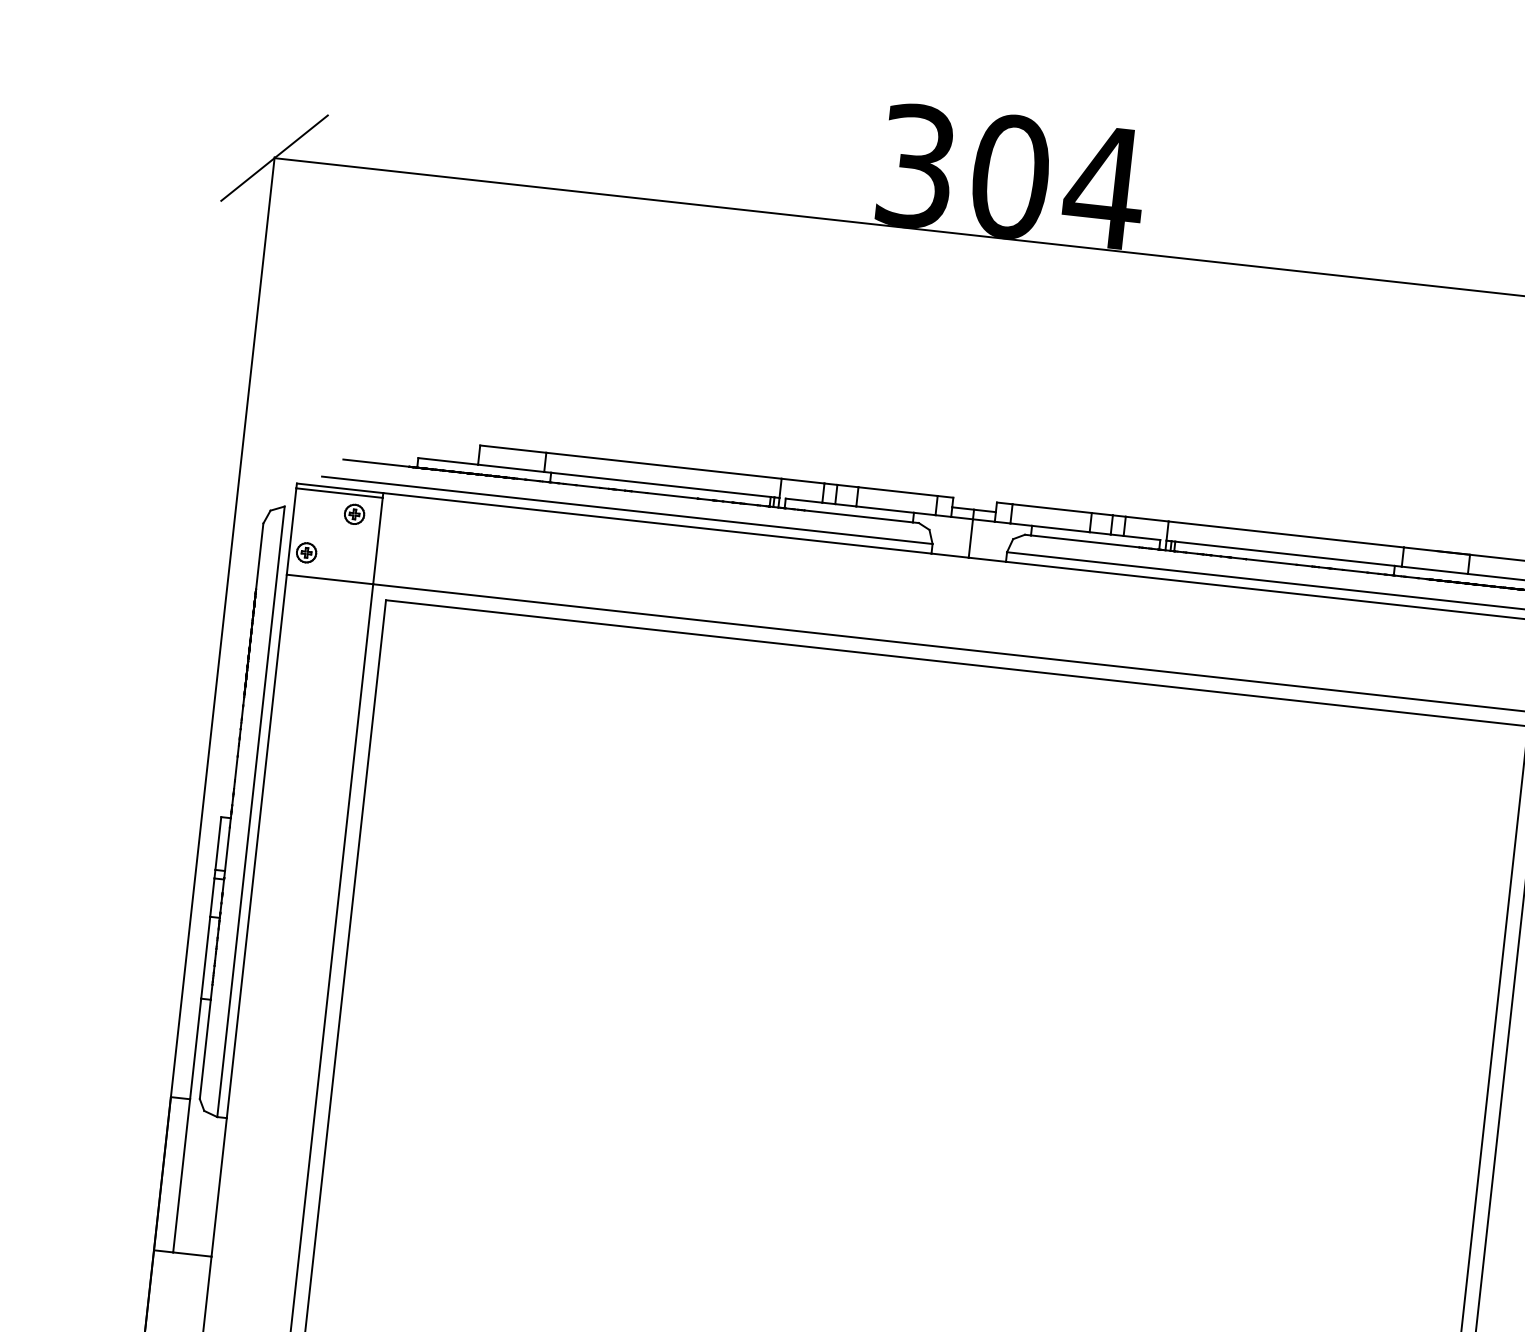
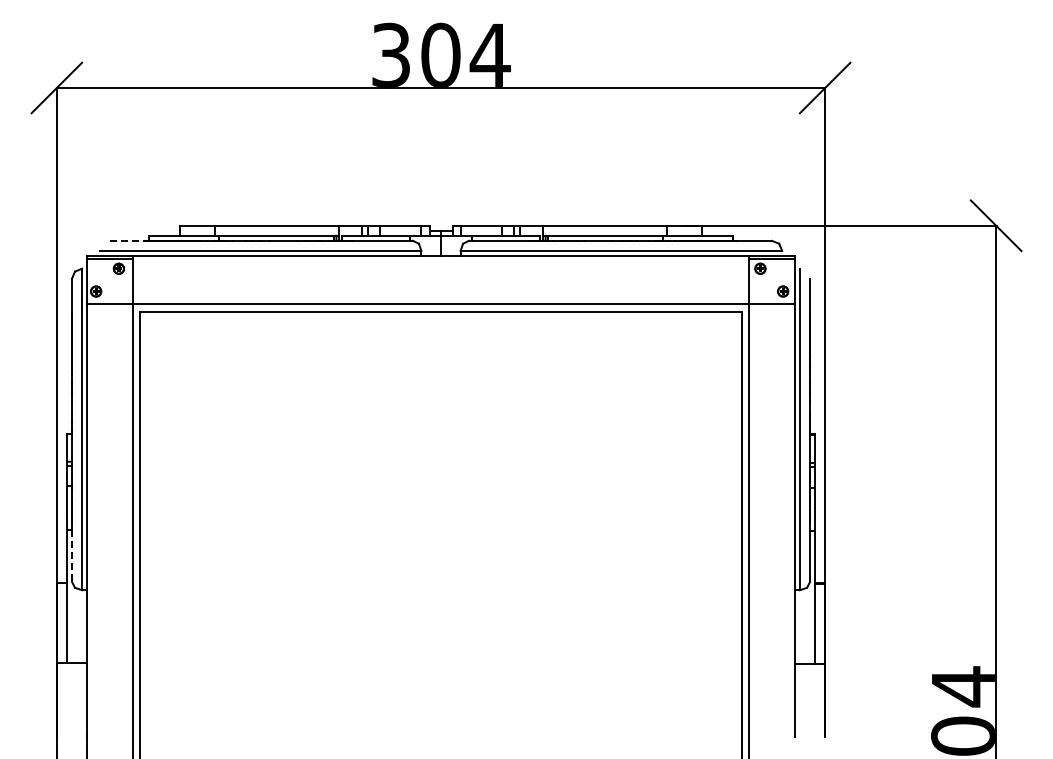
line: (376, 462) -> (127, 240), solid -> dashed
line: (206, 1050) -> (72, 556), solid -> dashed

